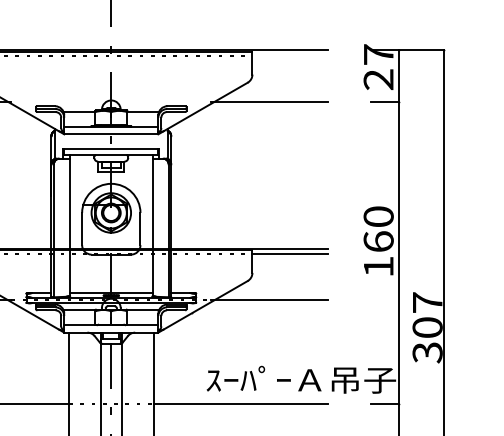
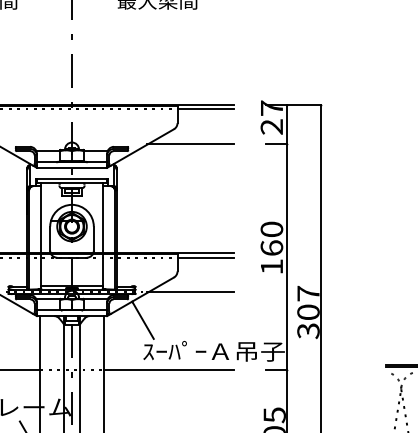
line: (289, 56) -> (205, 109), added
line: (205, 337) -> (142, 319), added

